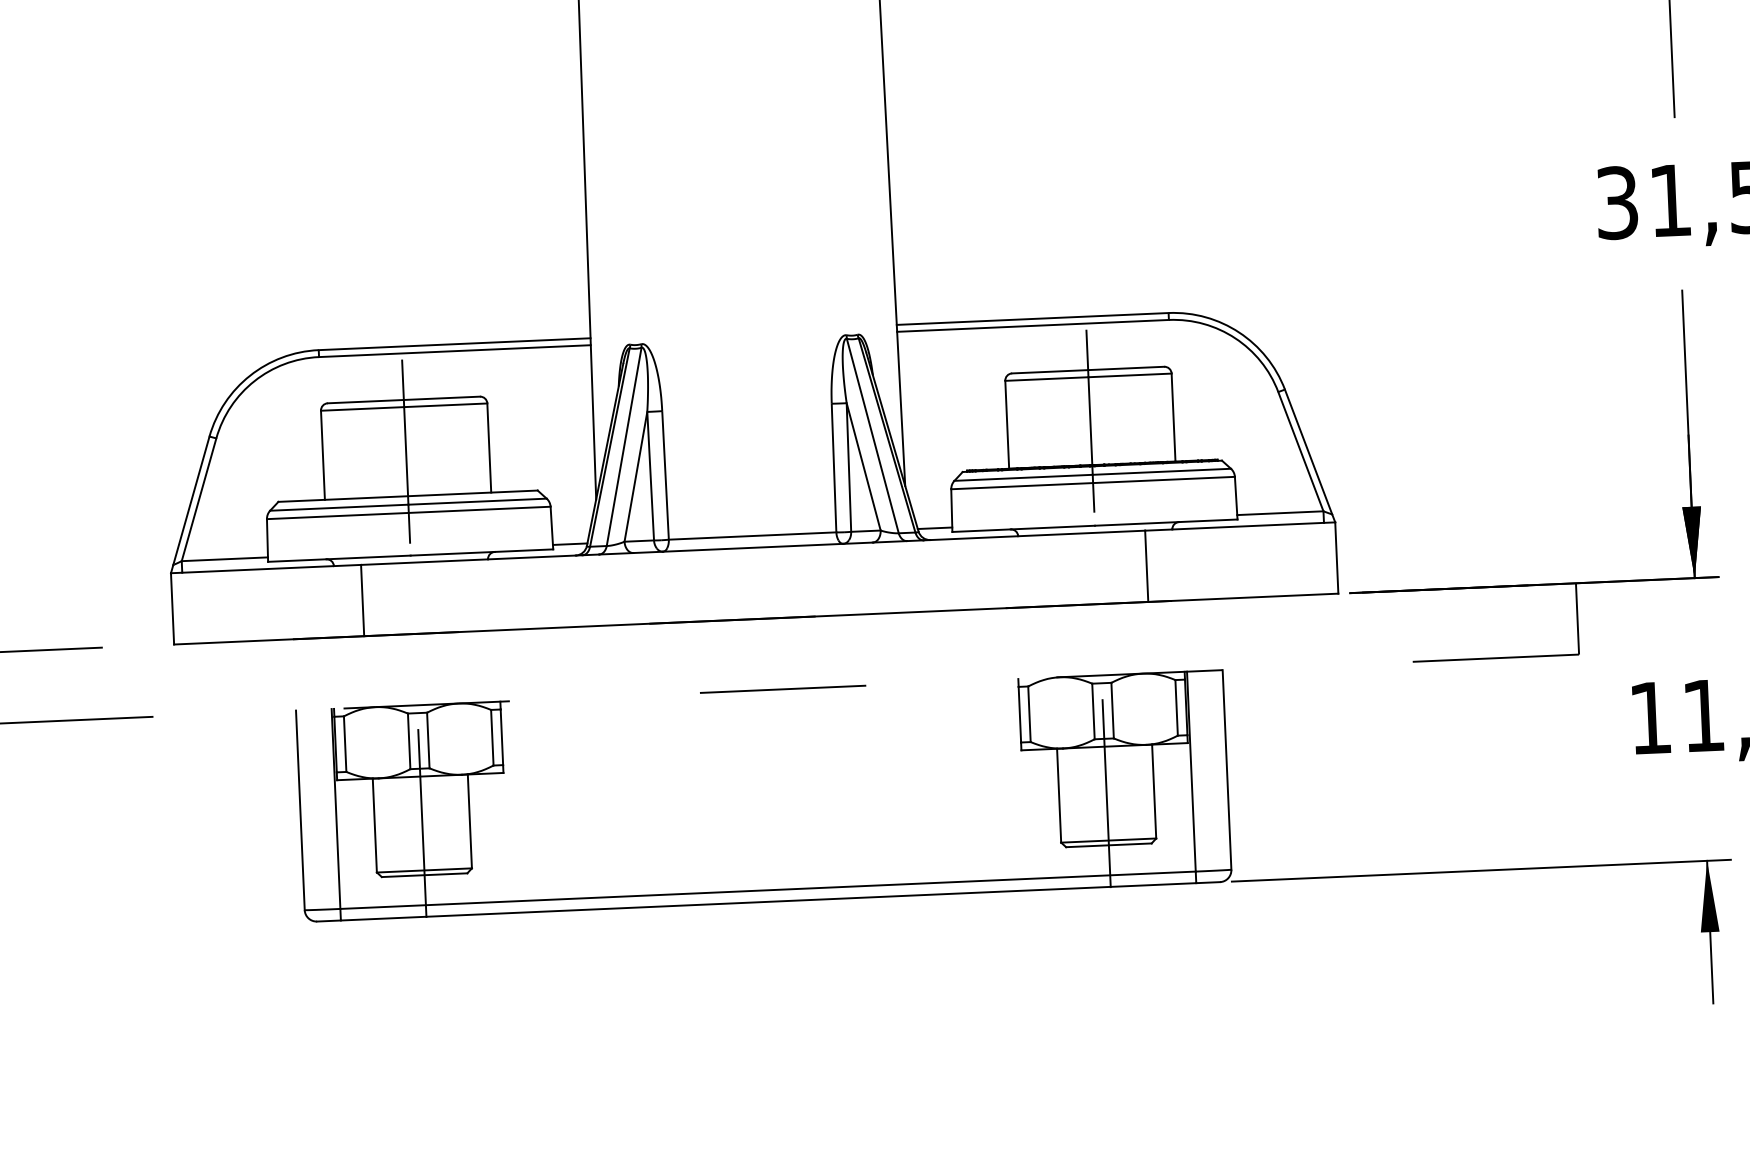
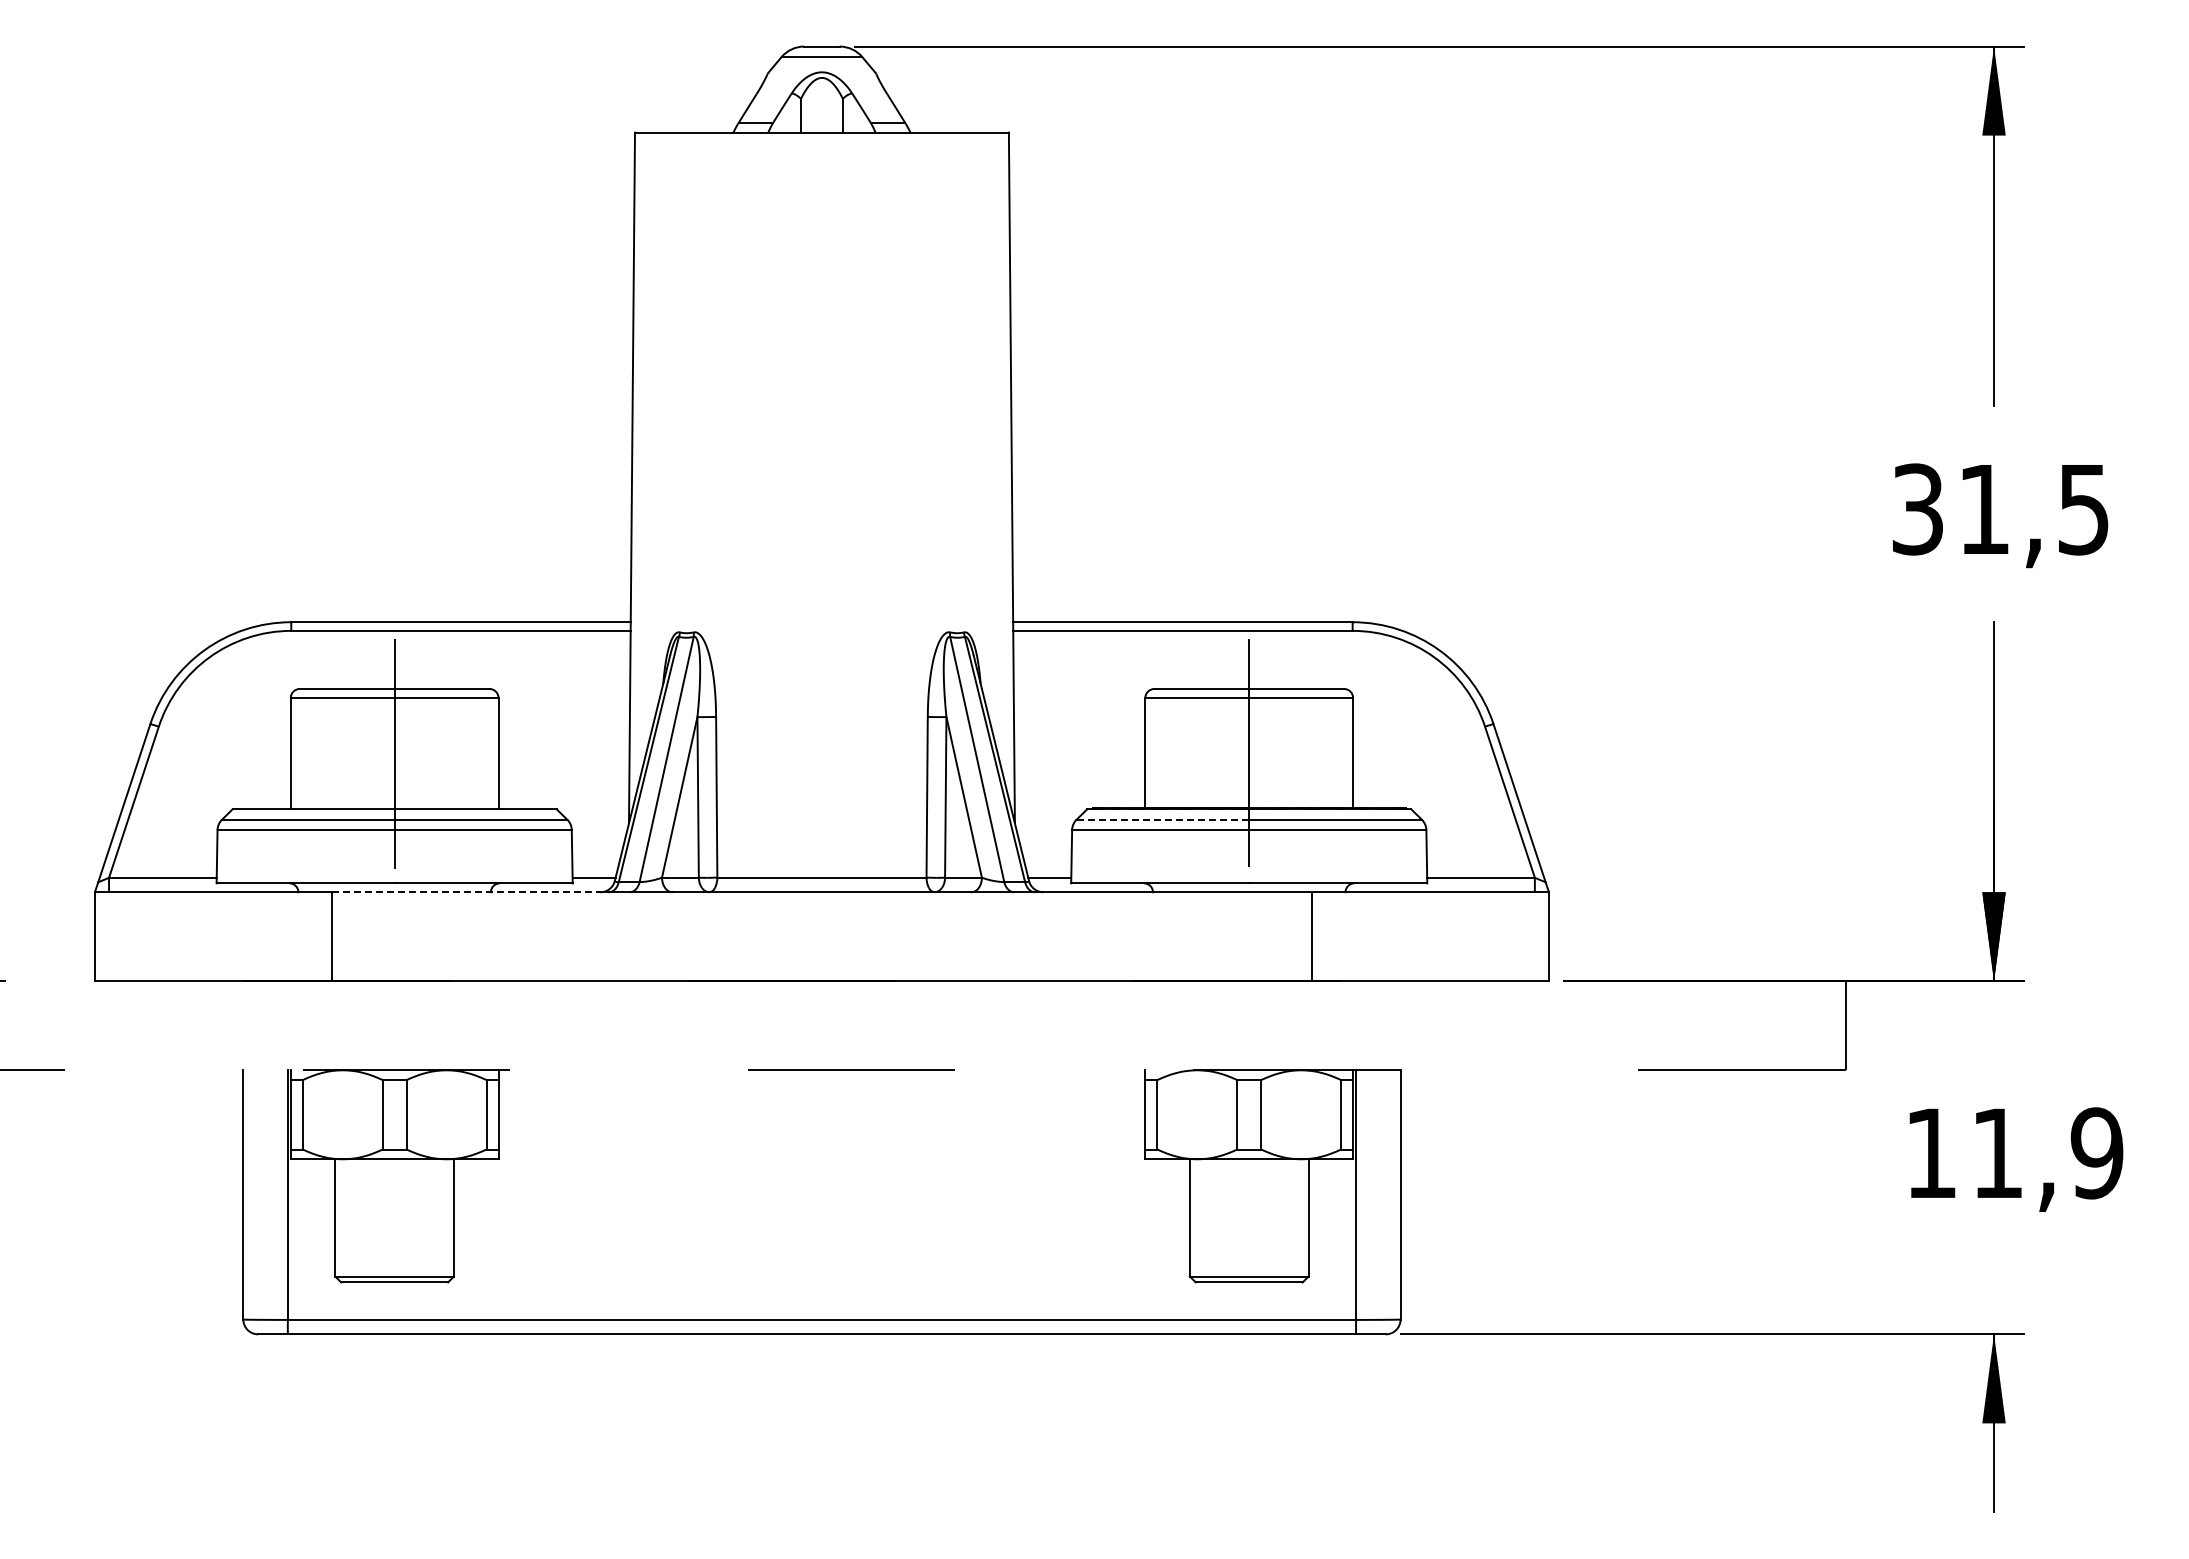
line: (1023, 477) -> (1162, 819), solid -> dashed
line: (468, 560) -> (466, 892), solid -> dashed
line: (1106, 793) -> (1249, 1217), removed
line: (422, 823) -> (394, 1217), removed

